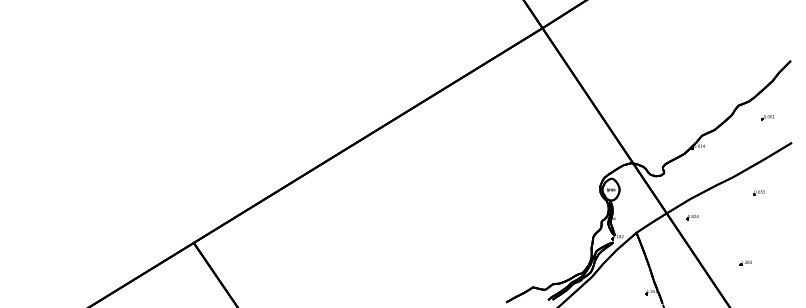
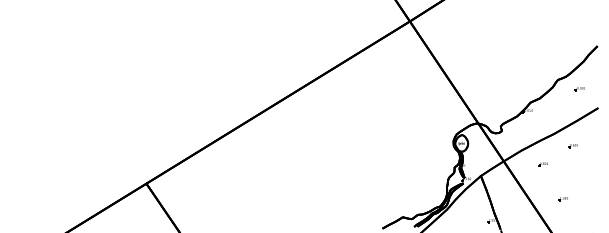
part: (692, 217) -> (543, 164), moved

